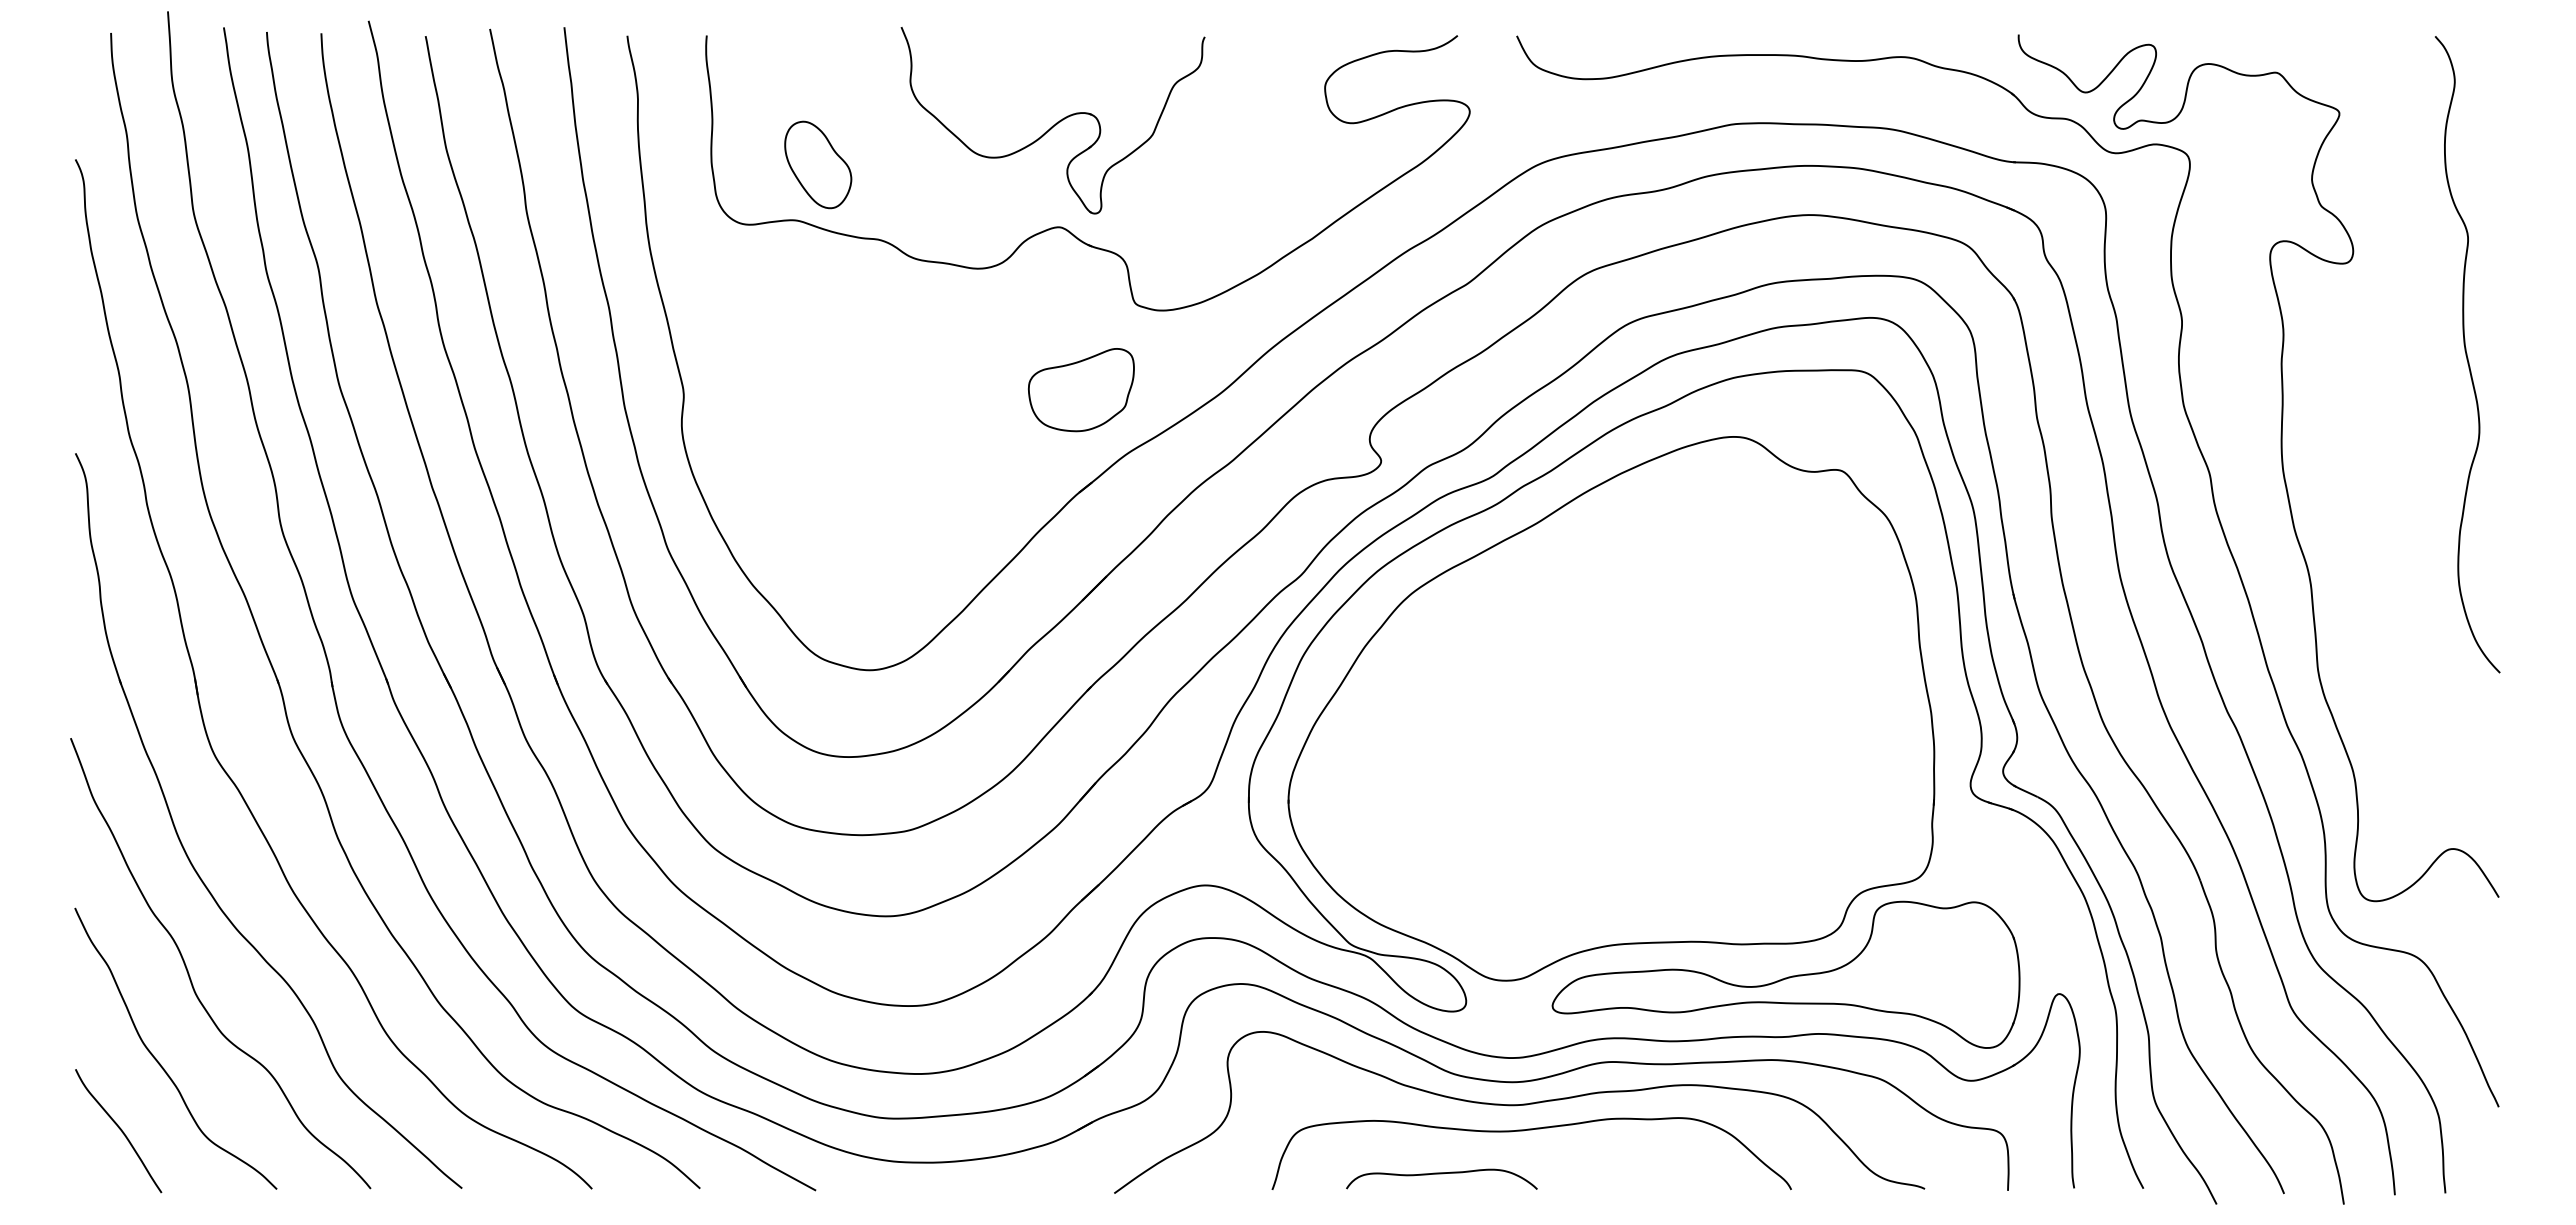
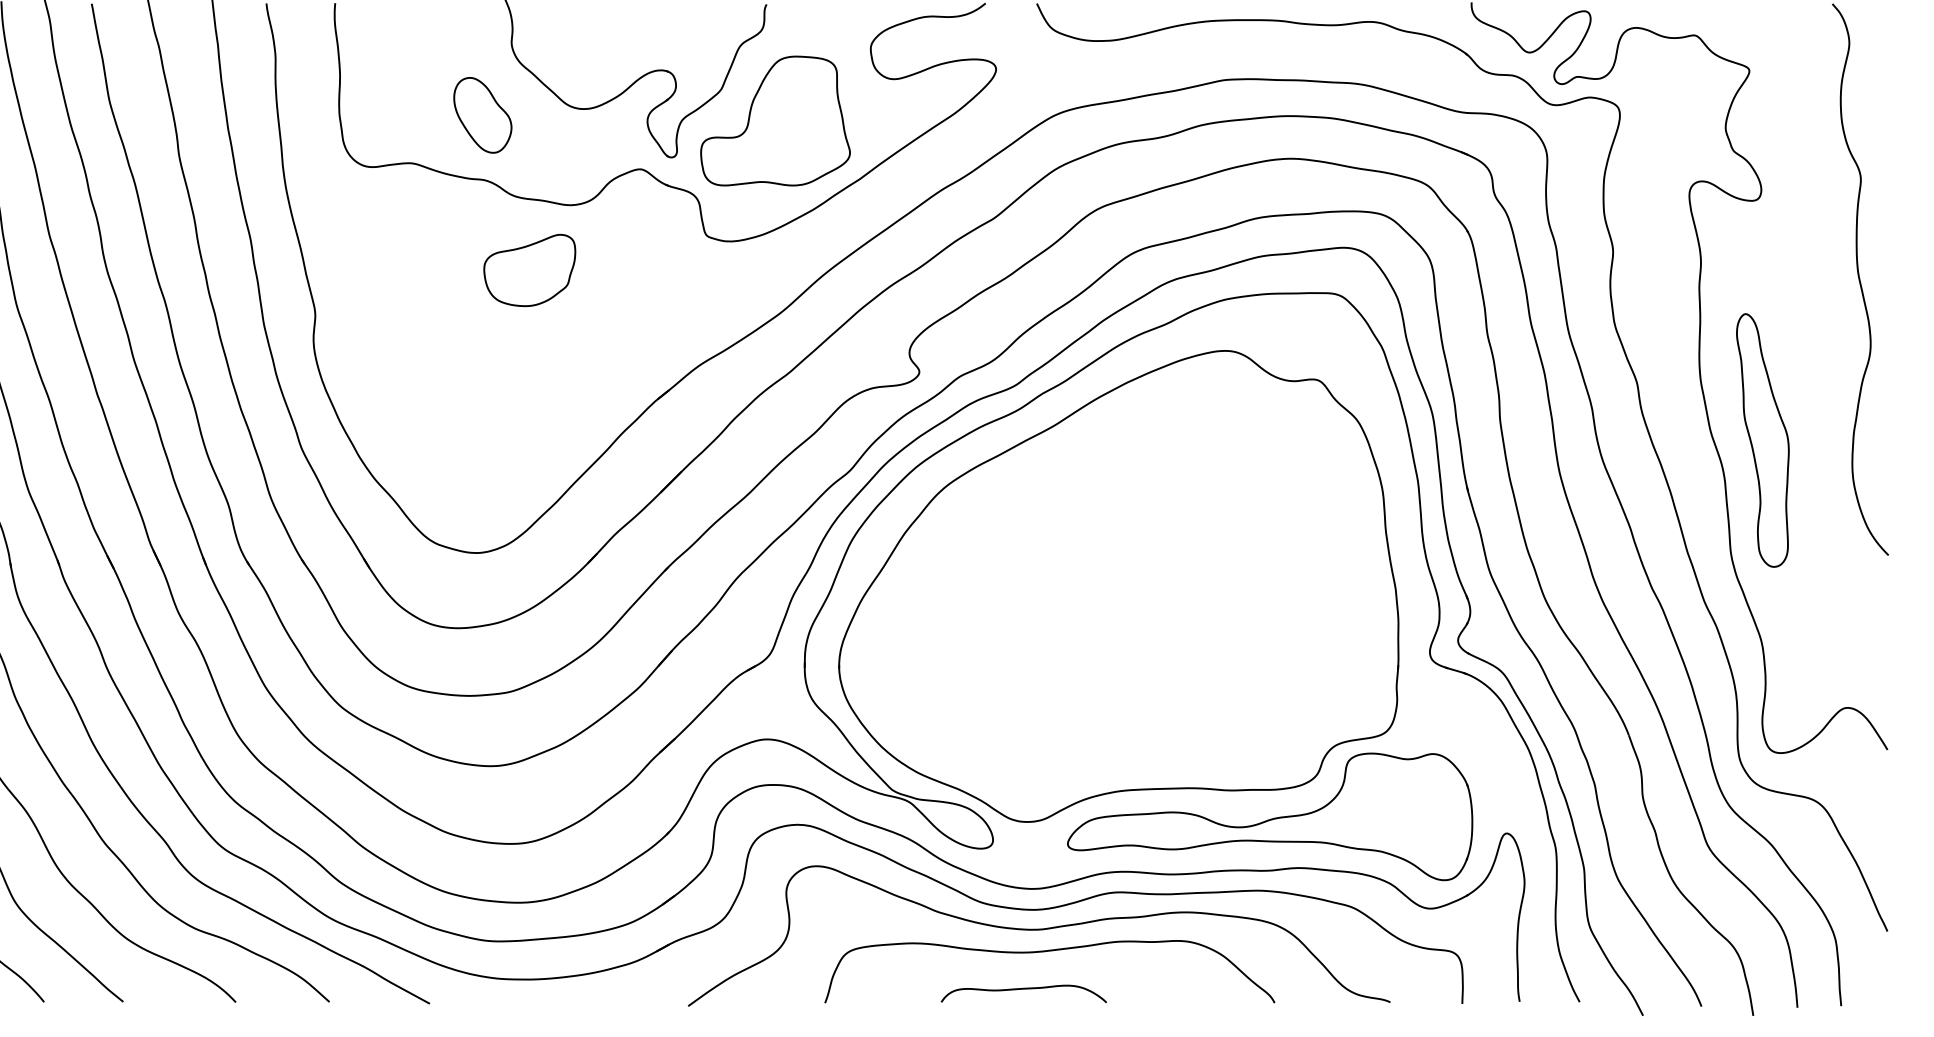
part: (818, 164) -> (483, 114), moved
part: (1214, 171) -> (775, 121), added
part: (1081, 390) -> (529, 270), moved
part: (2354, 540) -> (1762, 440), added
curve: (1441, 1174) -> (1023, 989), moved

